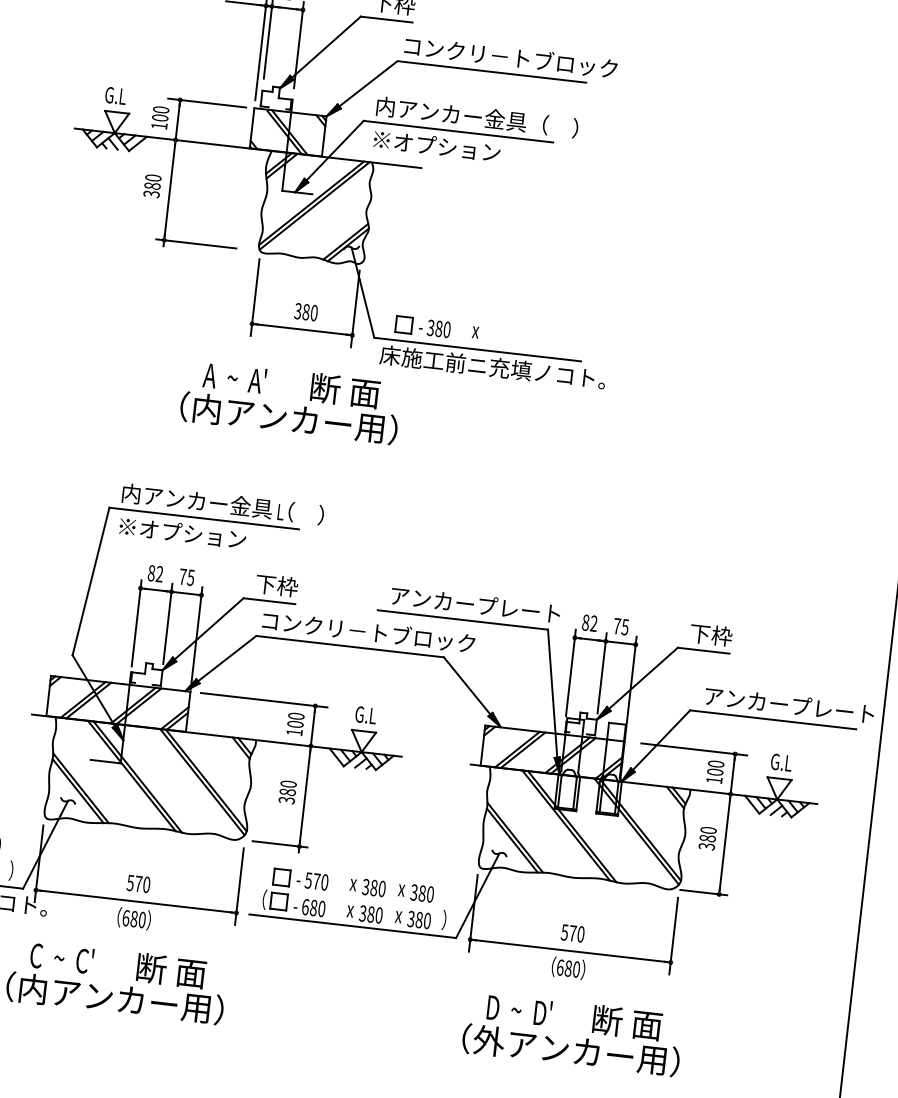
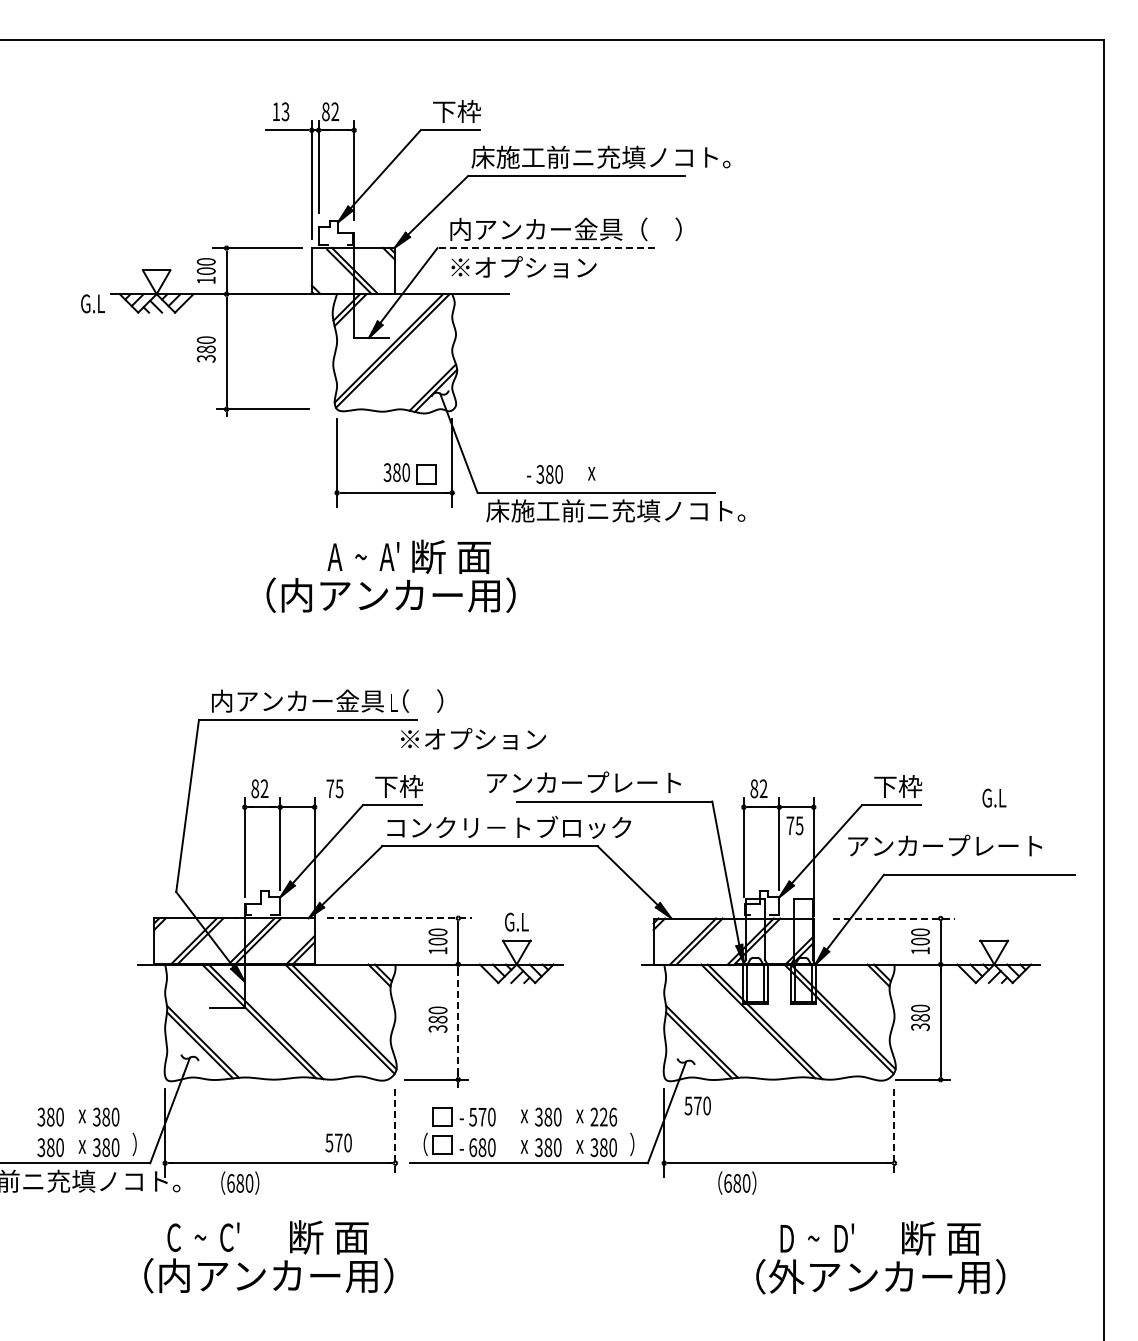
text: (514, 57) -> (600, 156), コンクリ－トブロック -> 床施工前ニ充填ノコト。
text: (115, 95) -> (92, 303), moved
line: (458, 132) -> (546, 248), solid -> dashed
part: (403, 324) -> (426, 474), moved
text: (234, 378) -> (363, 556), moved
text: (182, 533) -> (473, 739), moved
text: (186, 577) -> (334, 788), moved
text: (475, 603) -> (583, 781), moved
text: (620, 626) -> (794, 825), moved
line: (264, 700) -> (399, 918), solid -> dashed
text: (789, 704) -> (945, 845), moved
line: (694, 749) -> (893, 918), solid -> dashed
text: (781, 762) -> (994, 797), moved
line: (305, 795) -> (458, 1021), solid -> dashed
text: (138, 883) -> (338, 1142), moved
line: (239, 887) -> (395, 1133), solid -> dashed
text: (422, 892) -> (603, 1116), 380 -> 226
text: (134, 918) -> (240, 1182), moved
text: (572, 933) -> (697, 1105), moved
line: (673, 936) -> (894, 1133), solid -> dashed
text: (568, 967) -> (737, 1182), moved
text: (572, 1033) -> (880, 1257), moved

